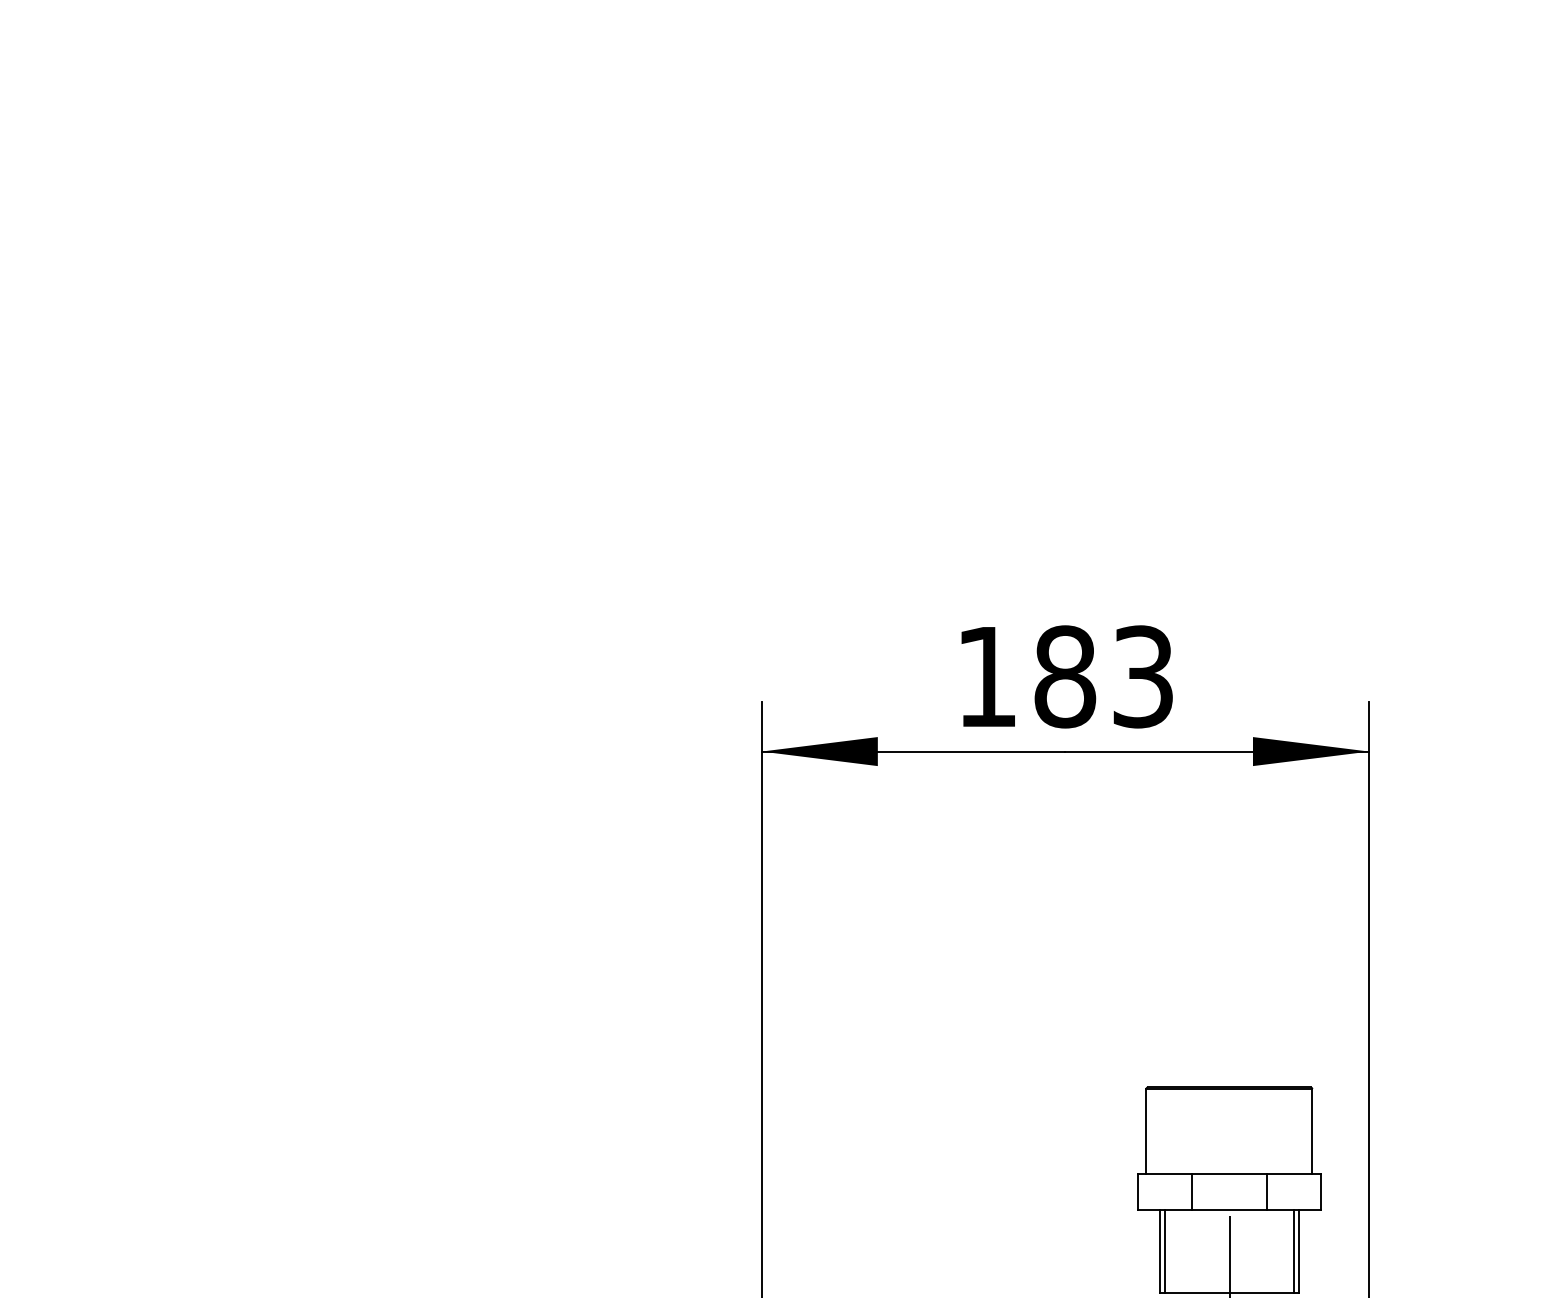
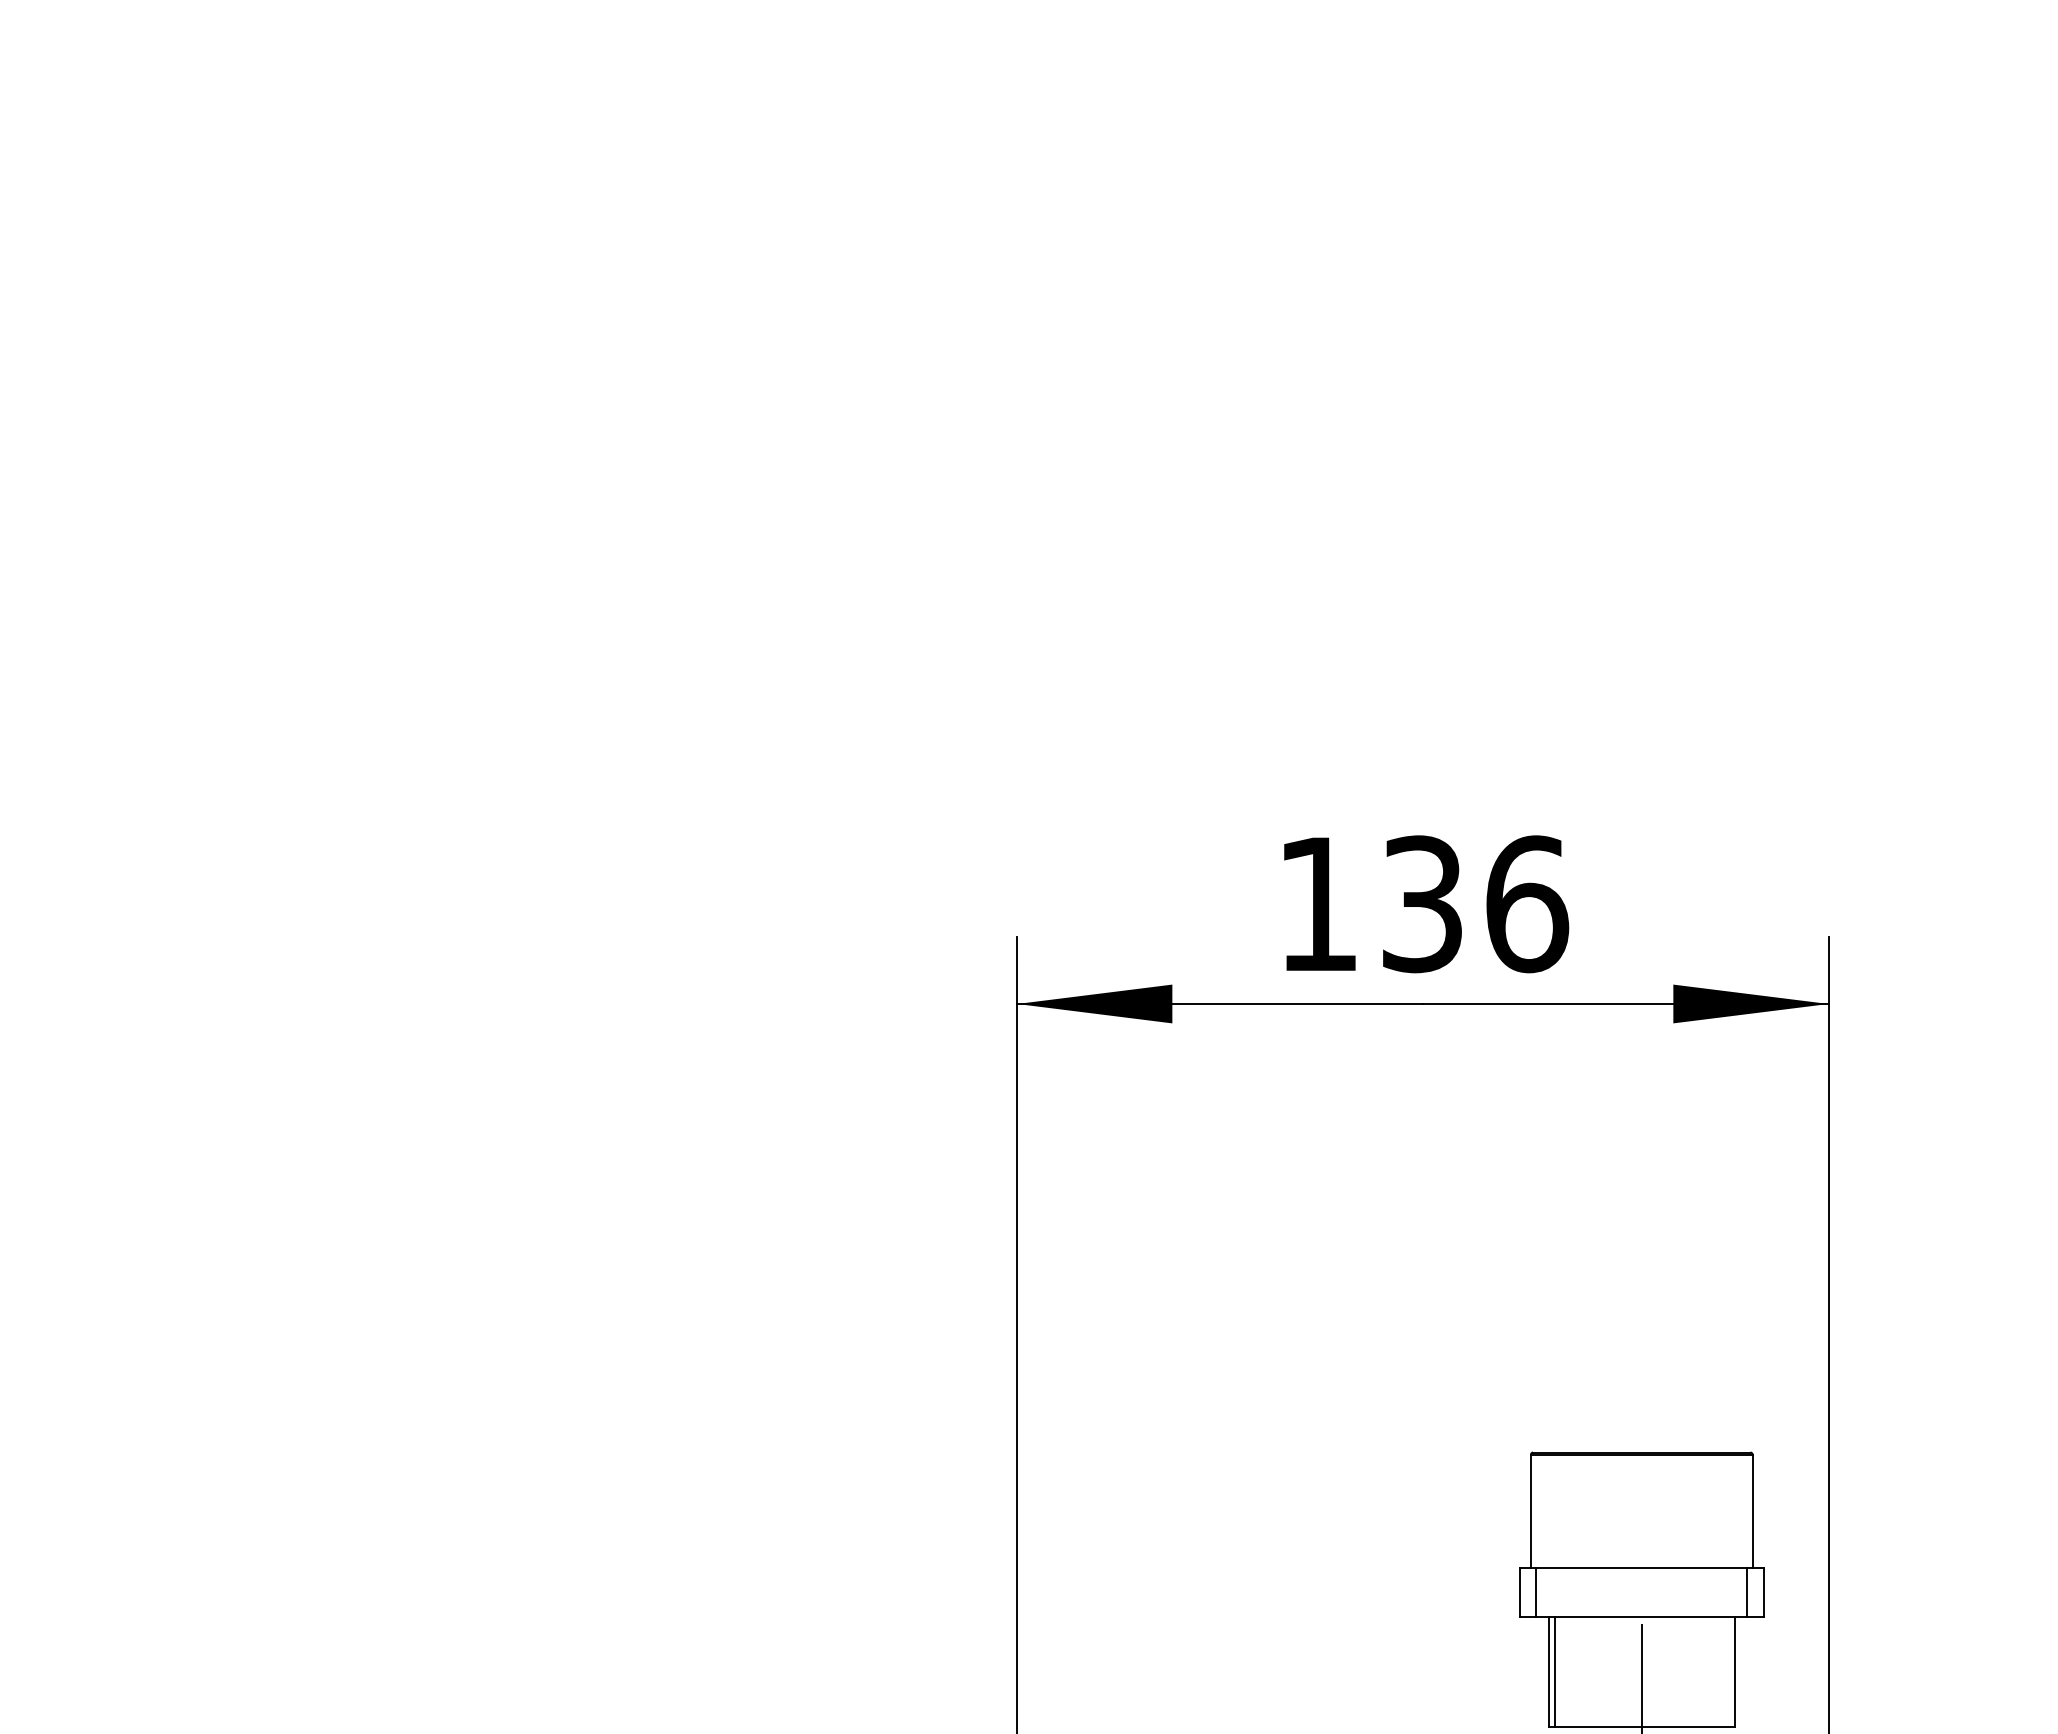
text: (1104, 677) -> (1475, 904), 183 -> 136
line: (1191, 1191) -> (1536, 1591), moved
line: (1267, 1191) -> (1747, 1591), moved
line: (1294, 1251) -> (1728, 1671), removed

